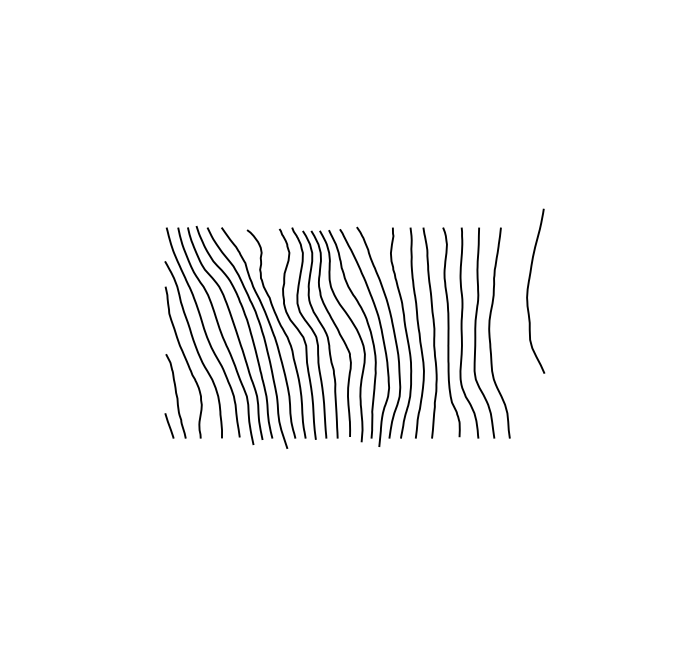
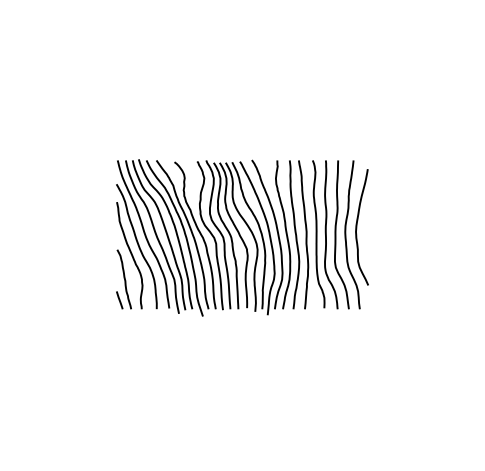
curve: (529, 291) -> (357, 227), moved

